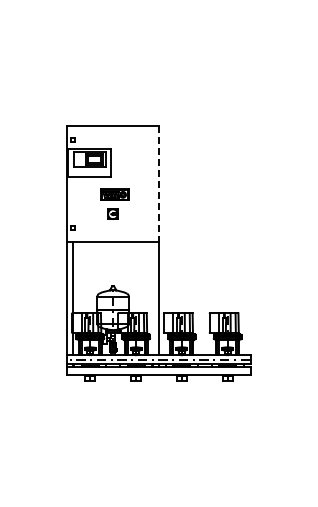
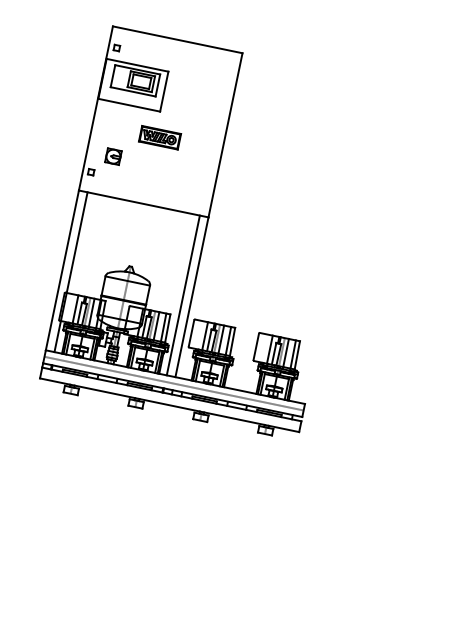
line: (159, 184) -> (226, 136), dashed -> solid
part: (112, 213) -> (112, 155), moved
line: (152, 298) -> (182, 295), added

